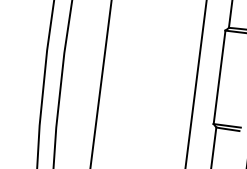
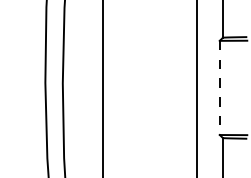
line: (219, 77) -> (219, 88), solid -> dashed

